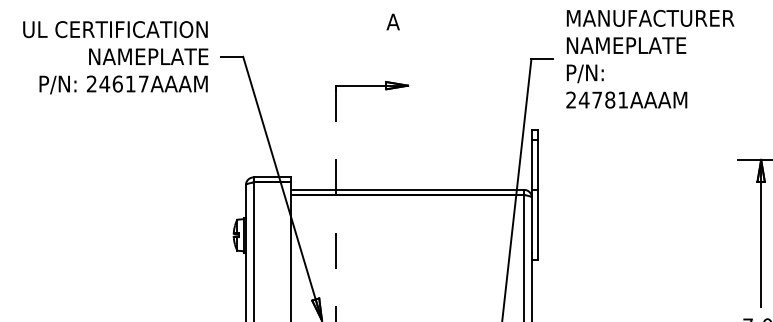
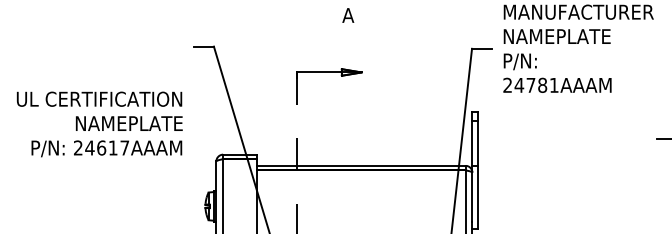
text: (115, 57) -> (99, 124), moved

